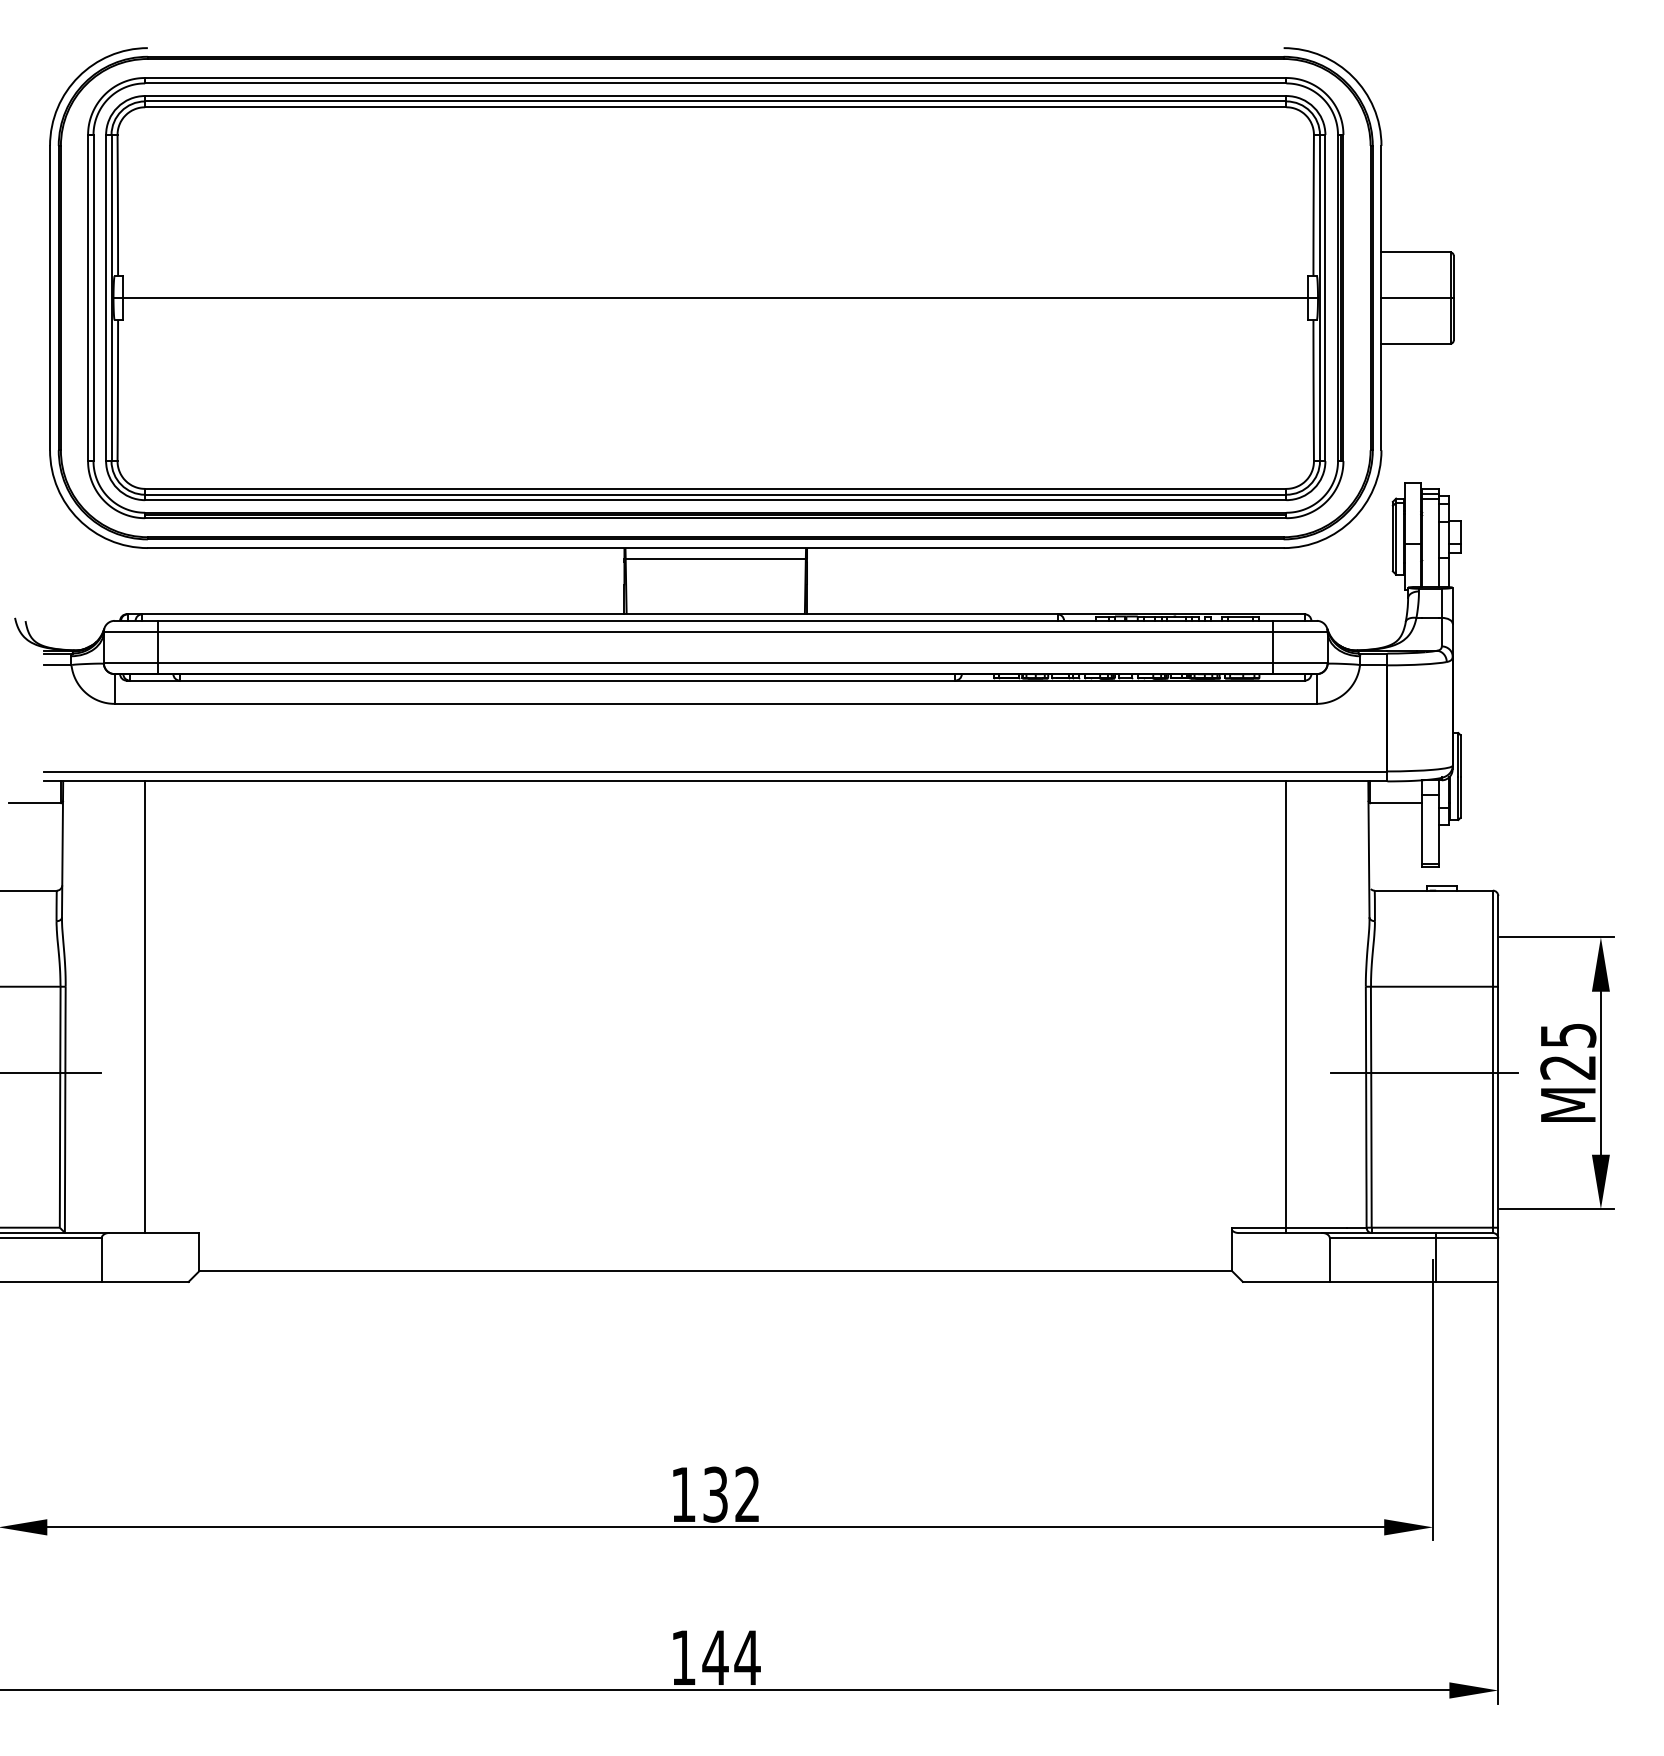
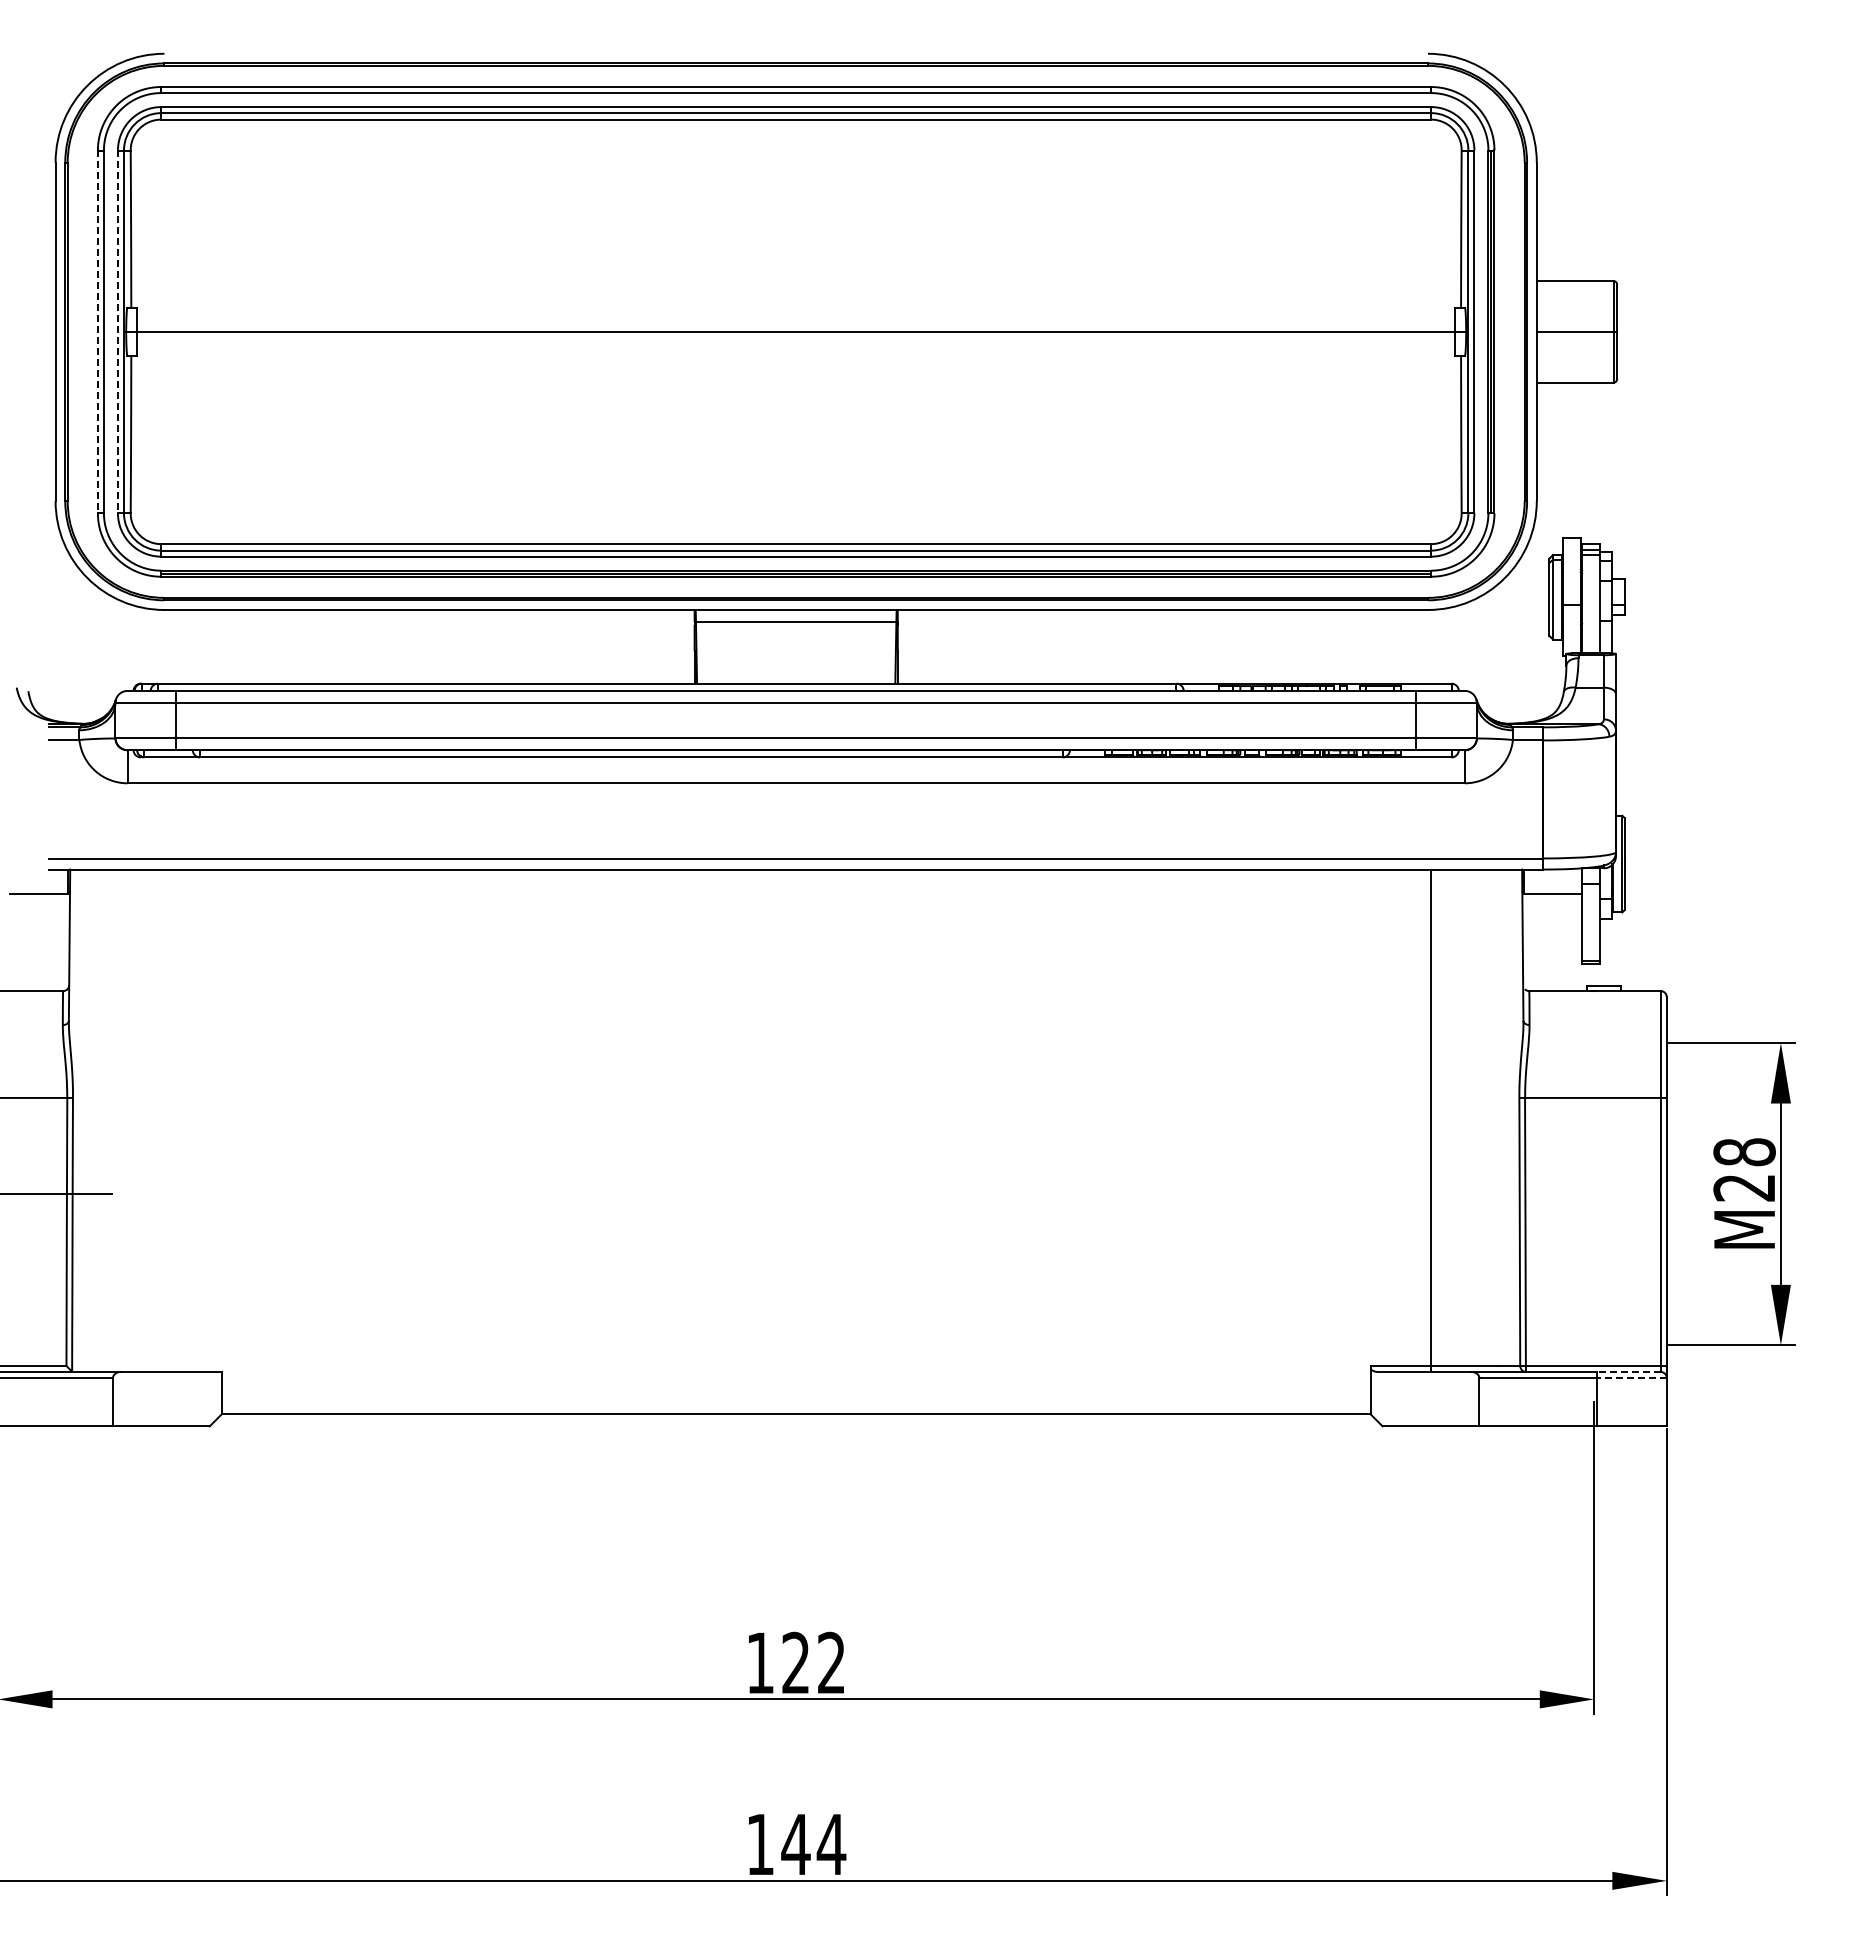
line: (87, 298) -> (97, 332), solid -> dashed
line: (105, 298) -> (117, 332), solid -> dashed
line: (145, 1006) -> (161, 1120), removed
text: (1568, 1035) -> (1744, 1152), M25 -> M28
line: (1424, 1073) -> (1584, 1194), removed
line: (1463, 1232) -> (1628, 1371), solid -> dashed
line: (1466, 1238) -> (1631, 1377), solid -> dashed
text: (715, 1494) -> (795, 1662), 132 -> 122

